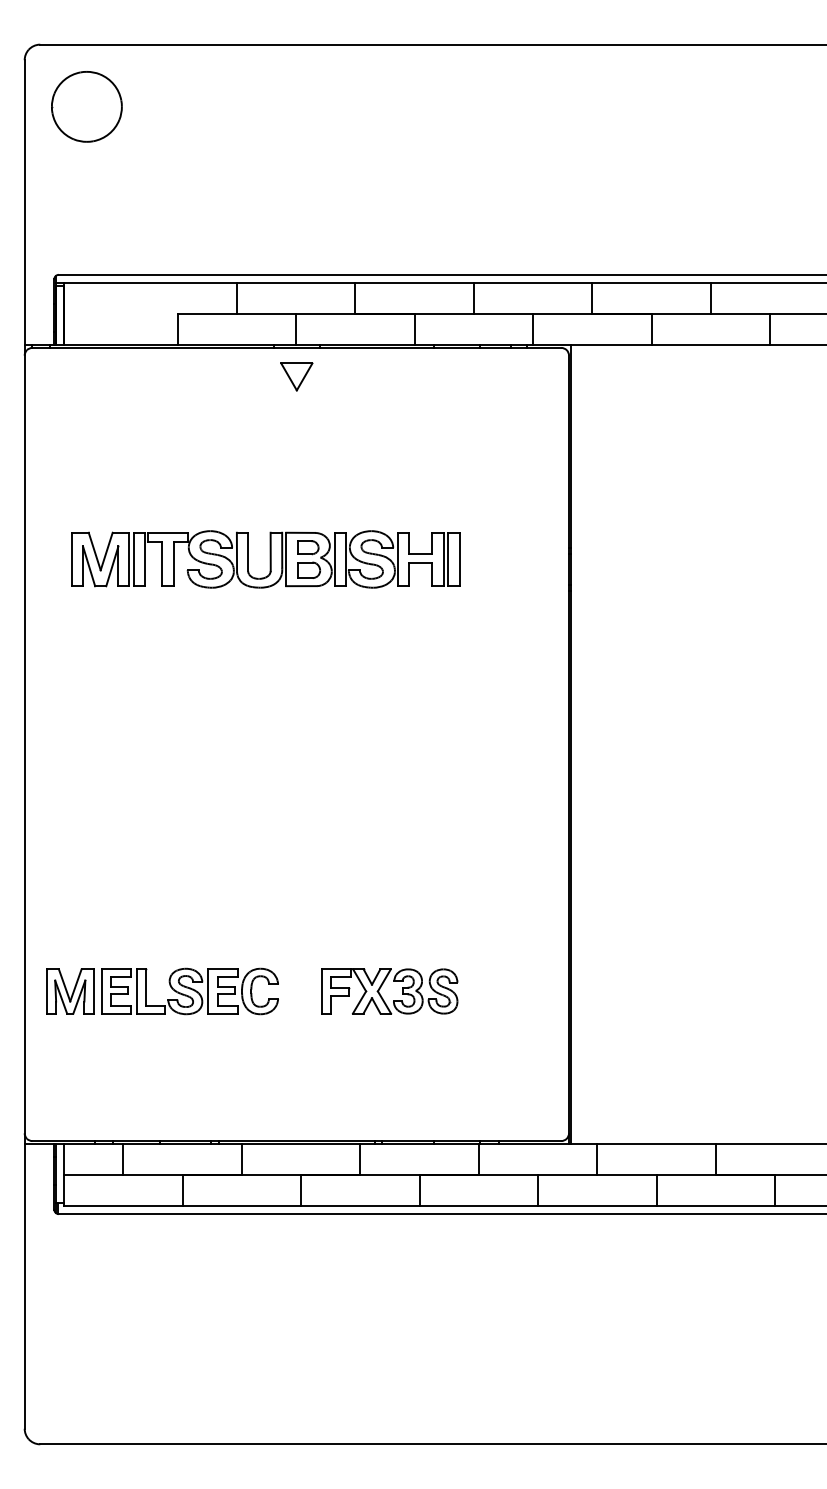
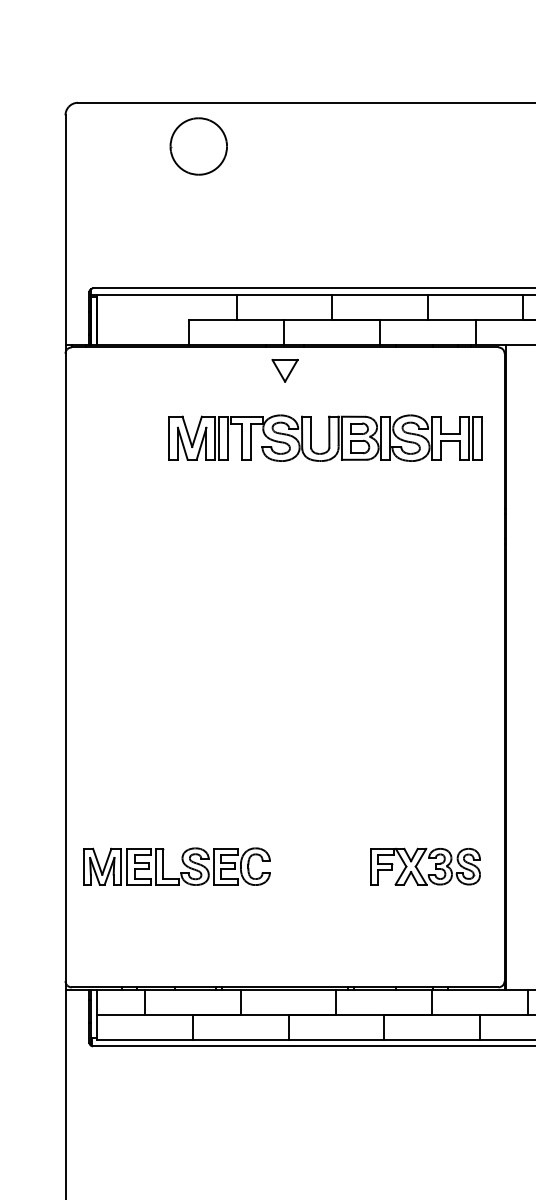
part: (86, 106) -> (198, 146), moved
part: (265, 559) -> (325, 438), moved
part: (381, 987) -> (418, 863), moved

